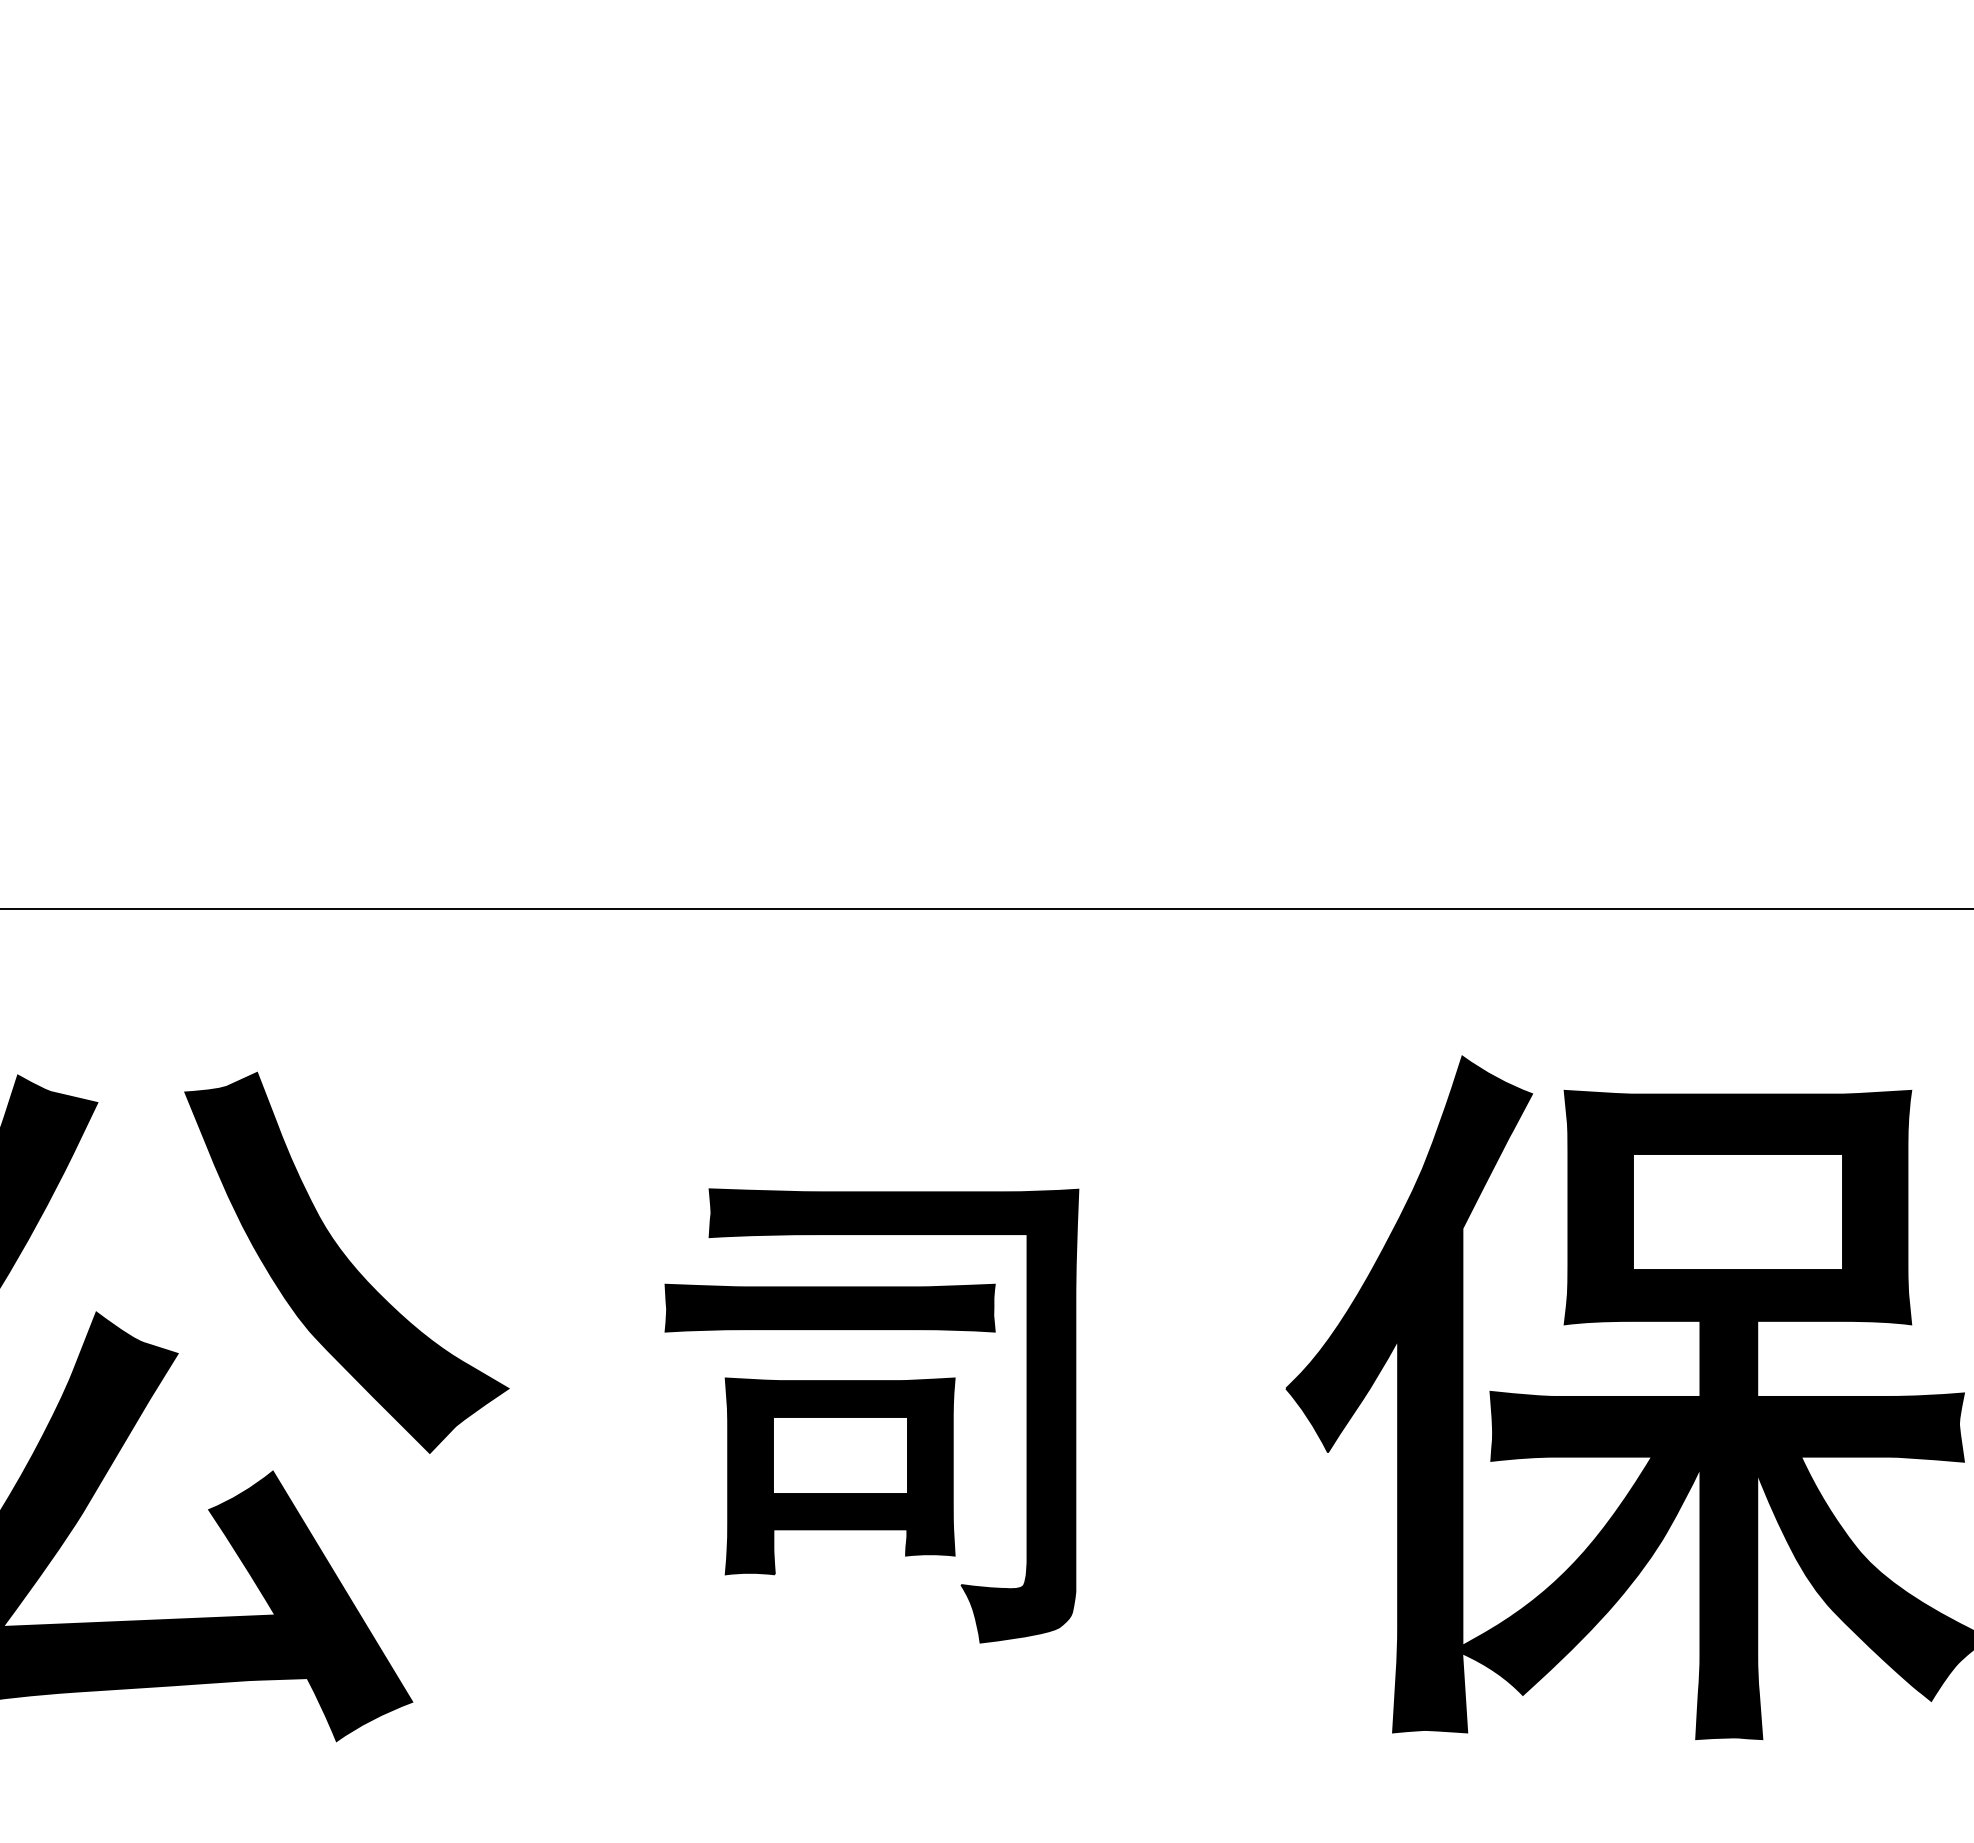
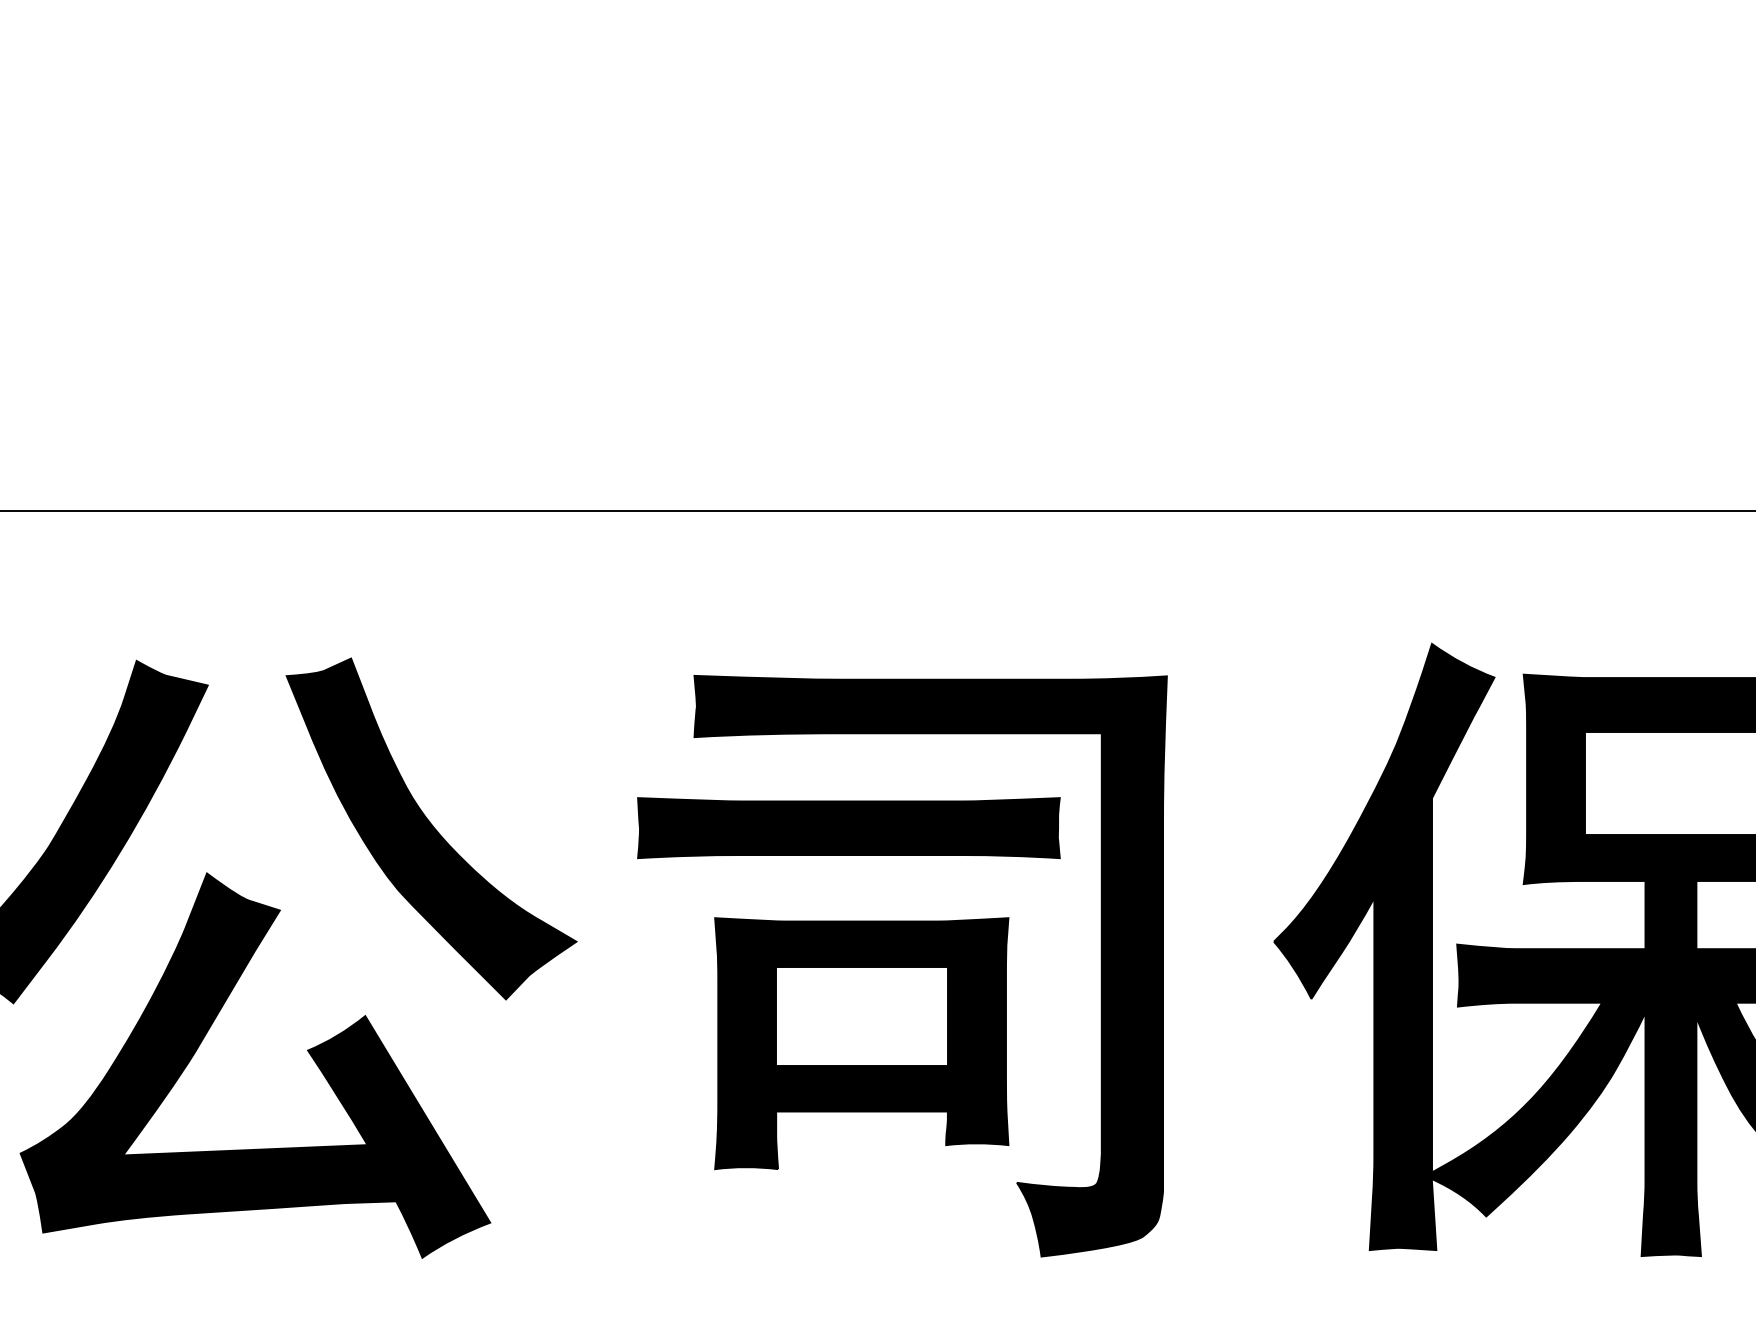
part: (871, 1415) -> (902, 965), size x1.43

